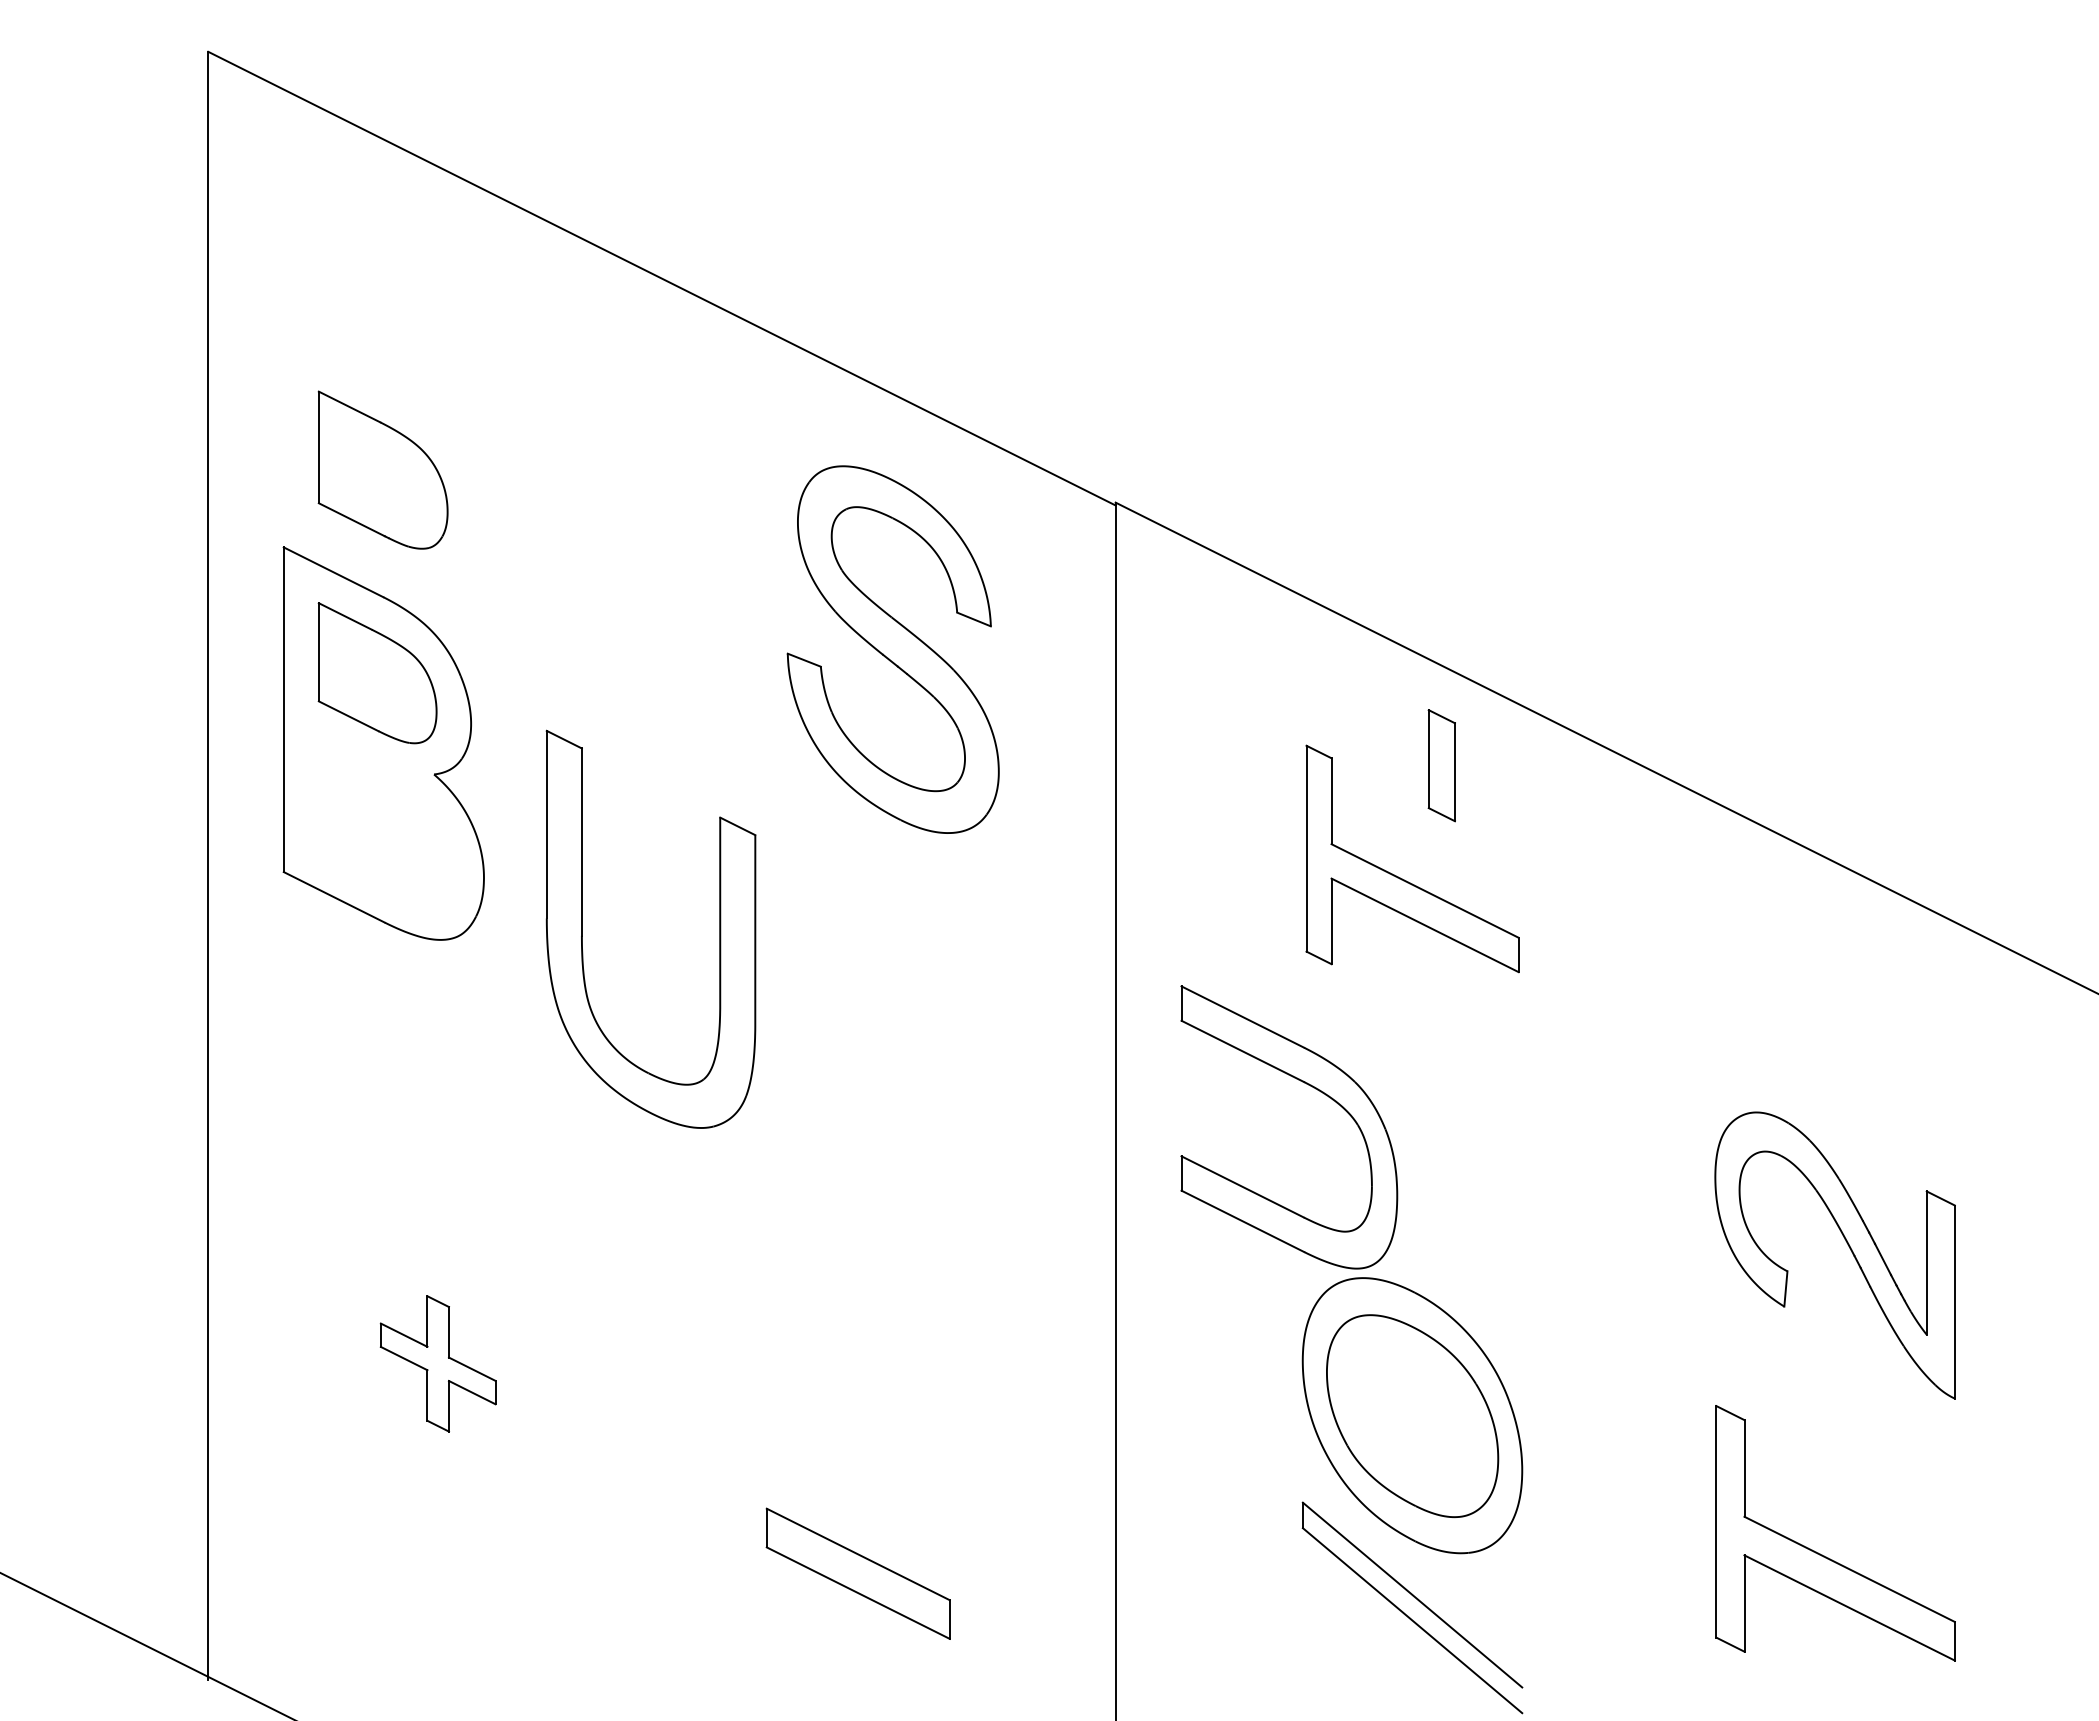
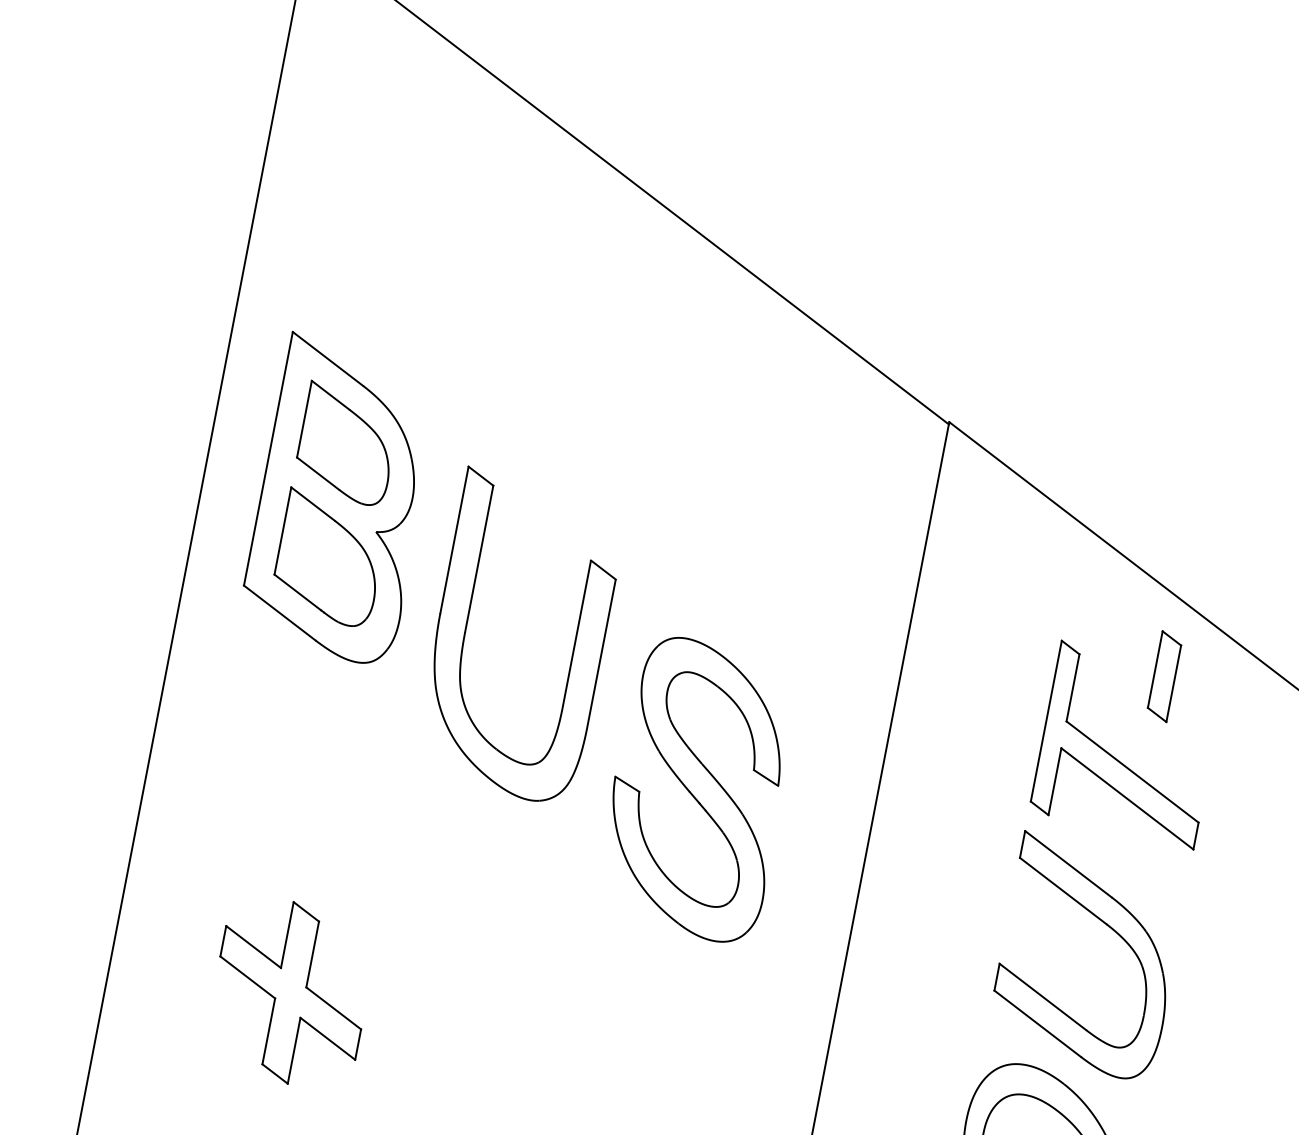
part: (382, 469) -> (329, 557), moved
part: (892, 649) -> (697, 789), moved
part: (582, 928) -> (466, 626), moved
part: (1313, 1088) -> (1112, 930), moved
part: (437, 1363) -> (290, 992), size x1.67

